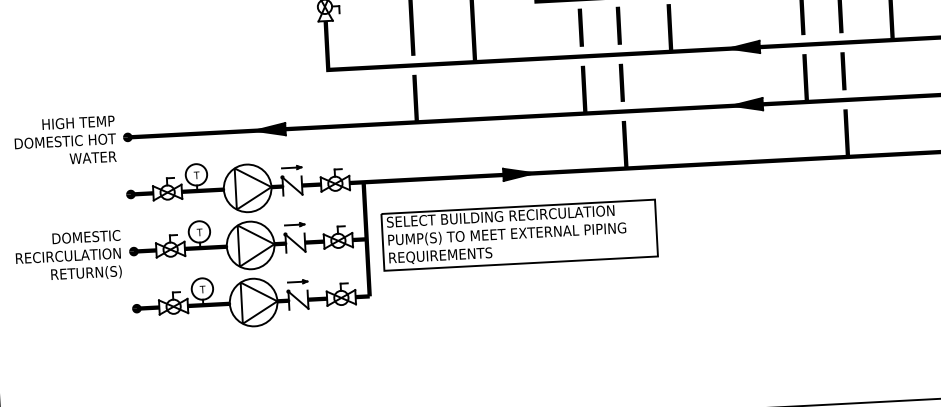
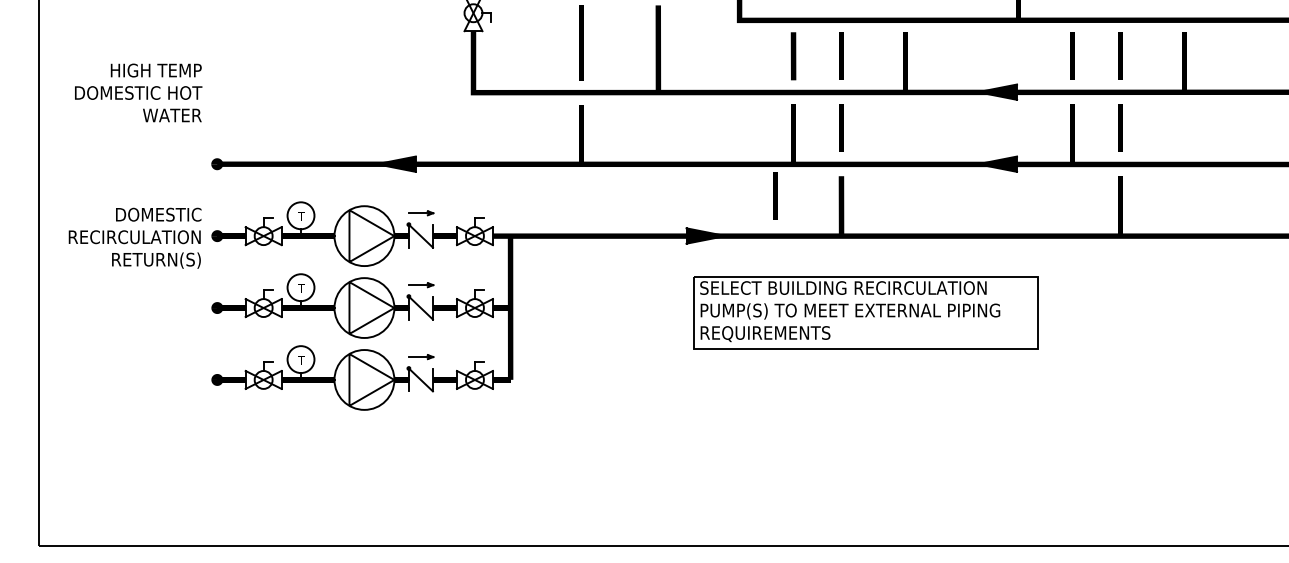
line: (572, 139) -> (775, 195), added
text: (65, 140) -> (138, 92), moved
part: (519, 234) -> (865, 312), moved
text: (68, 256) -> (134, 237), moved

